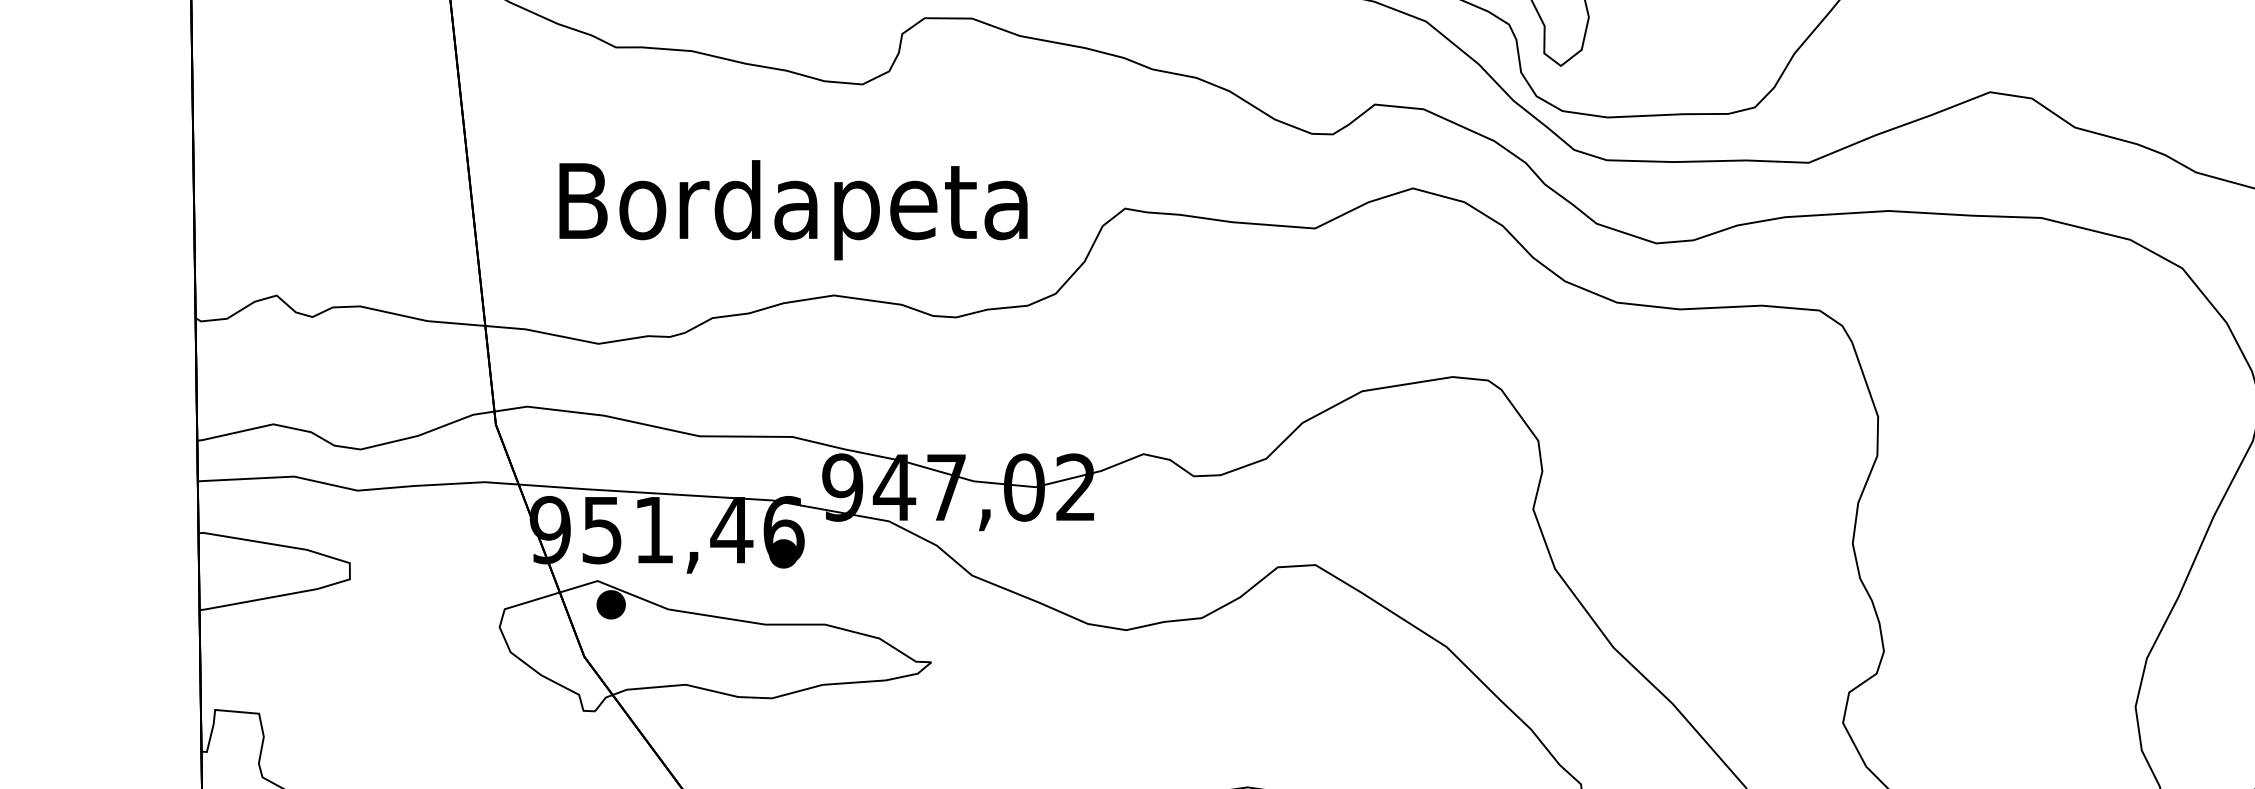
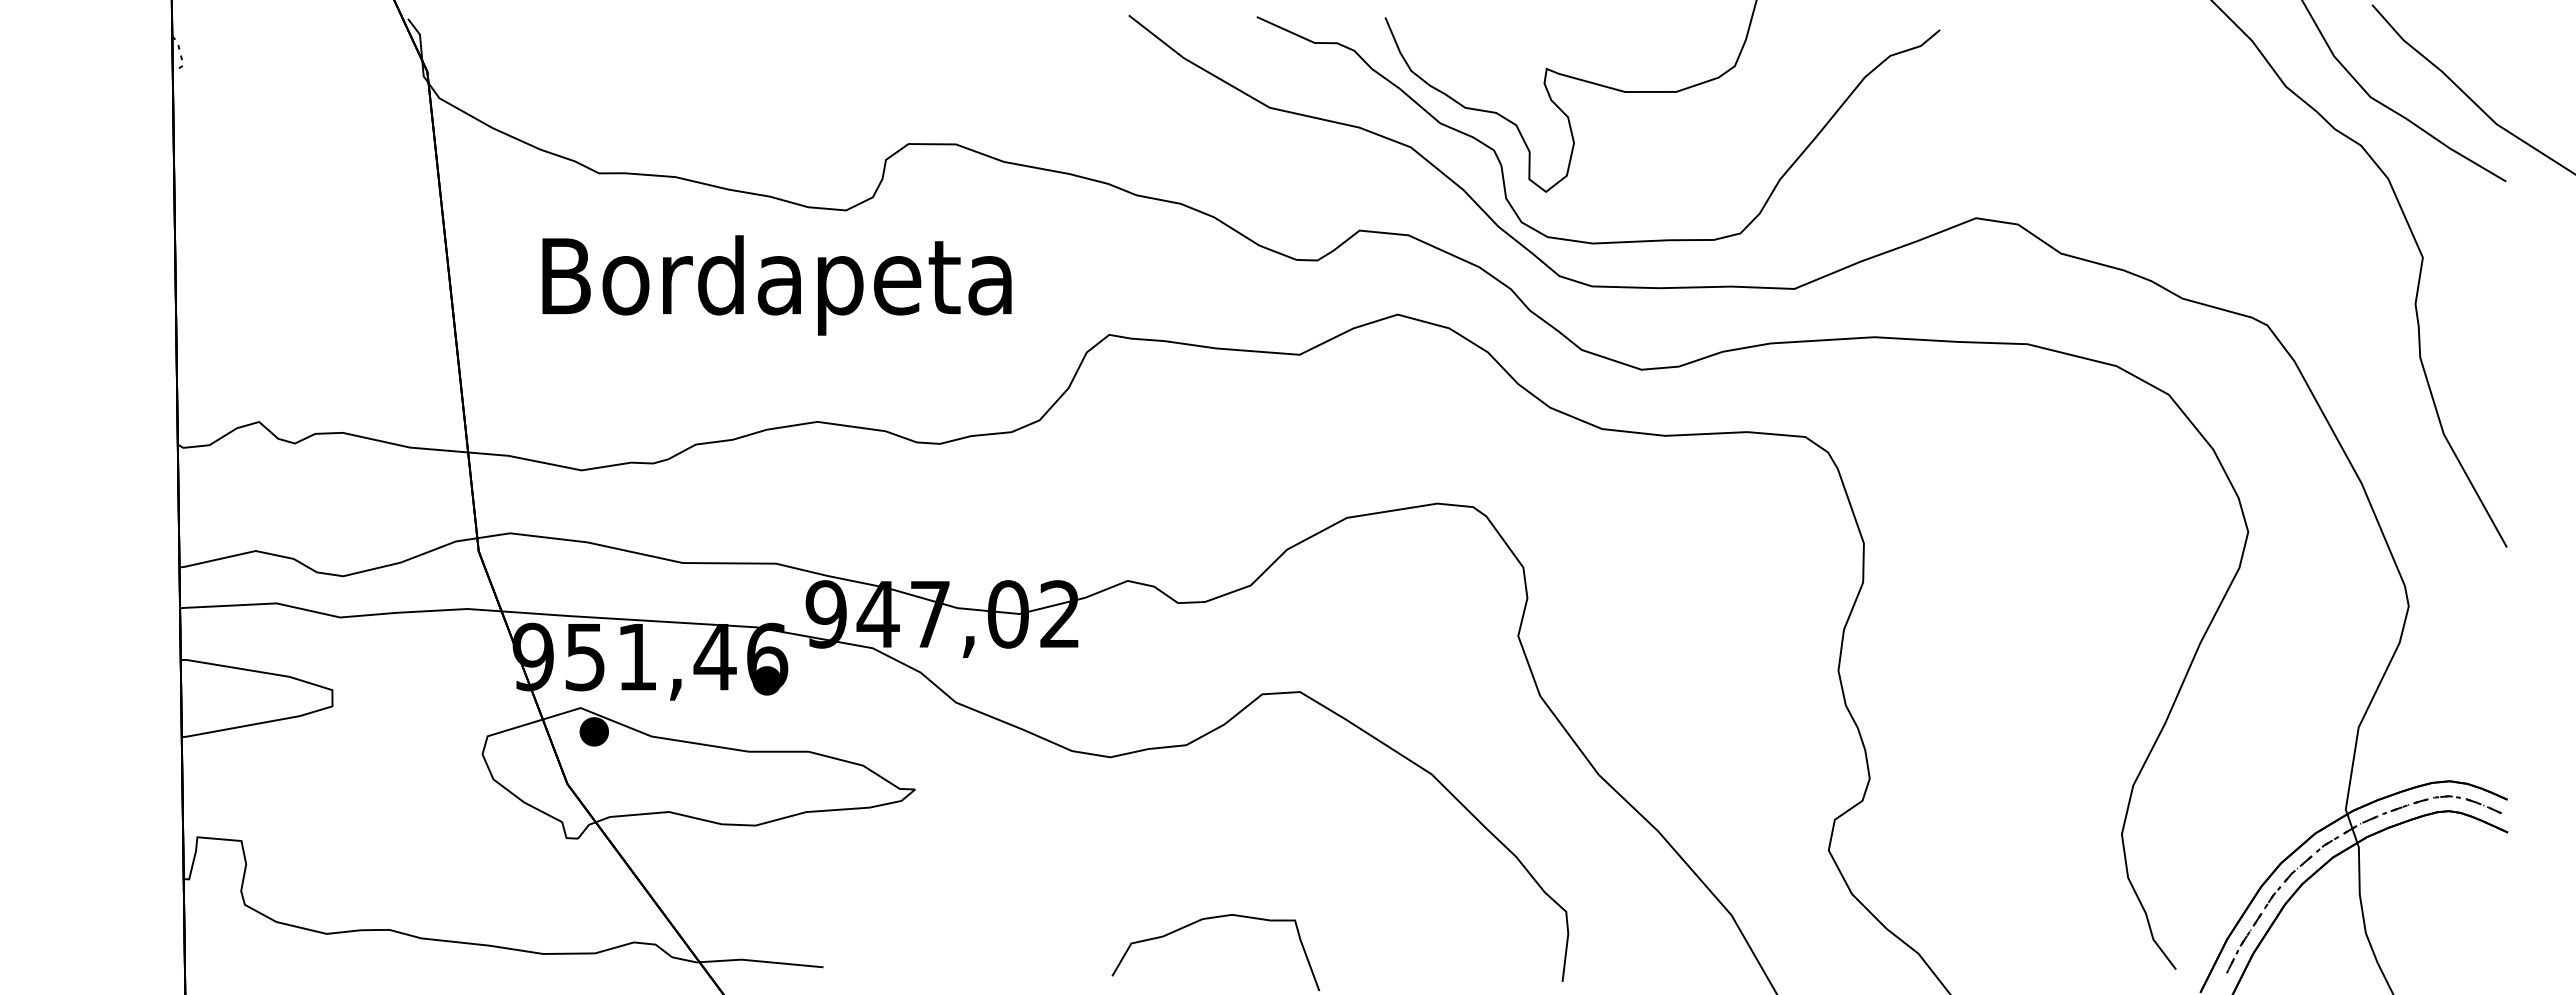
text: (793, 210) -> (776, 285), moved

